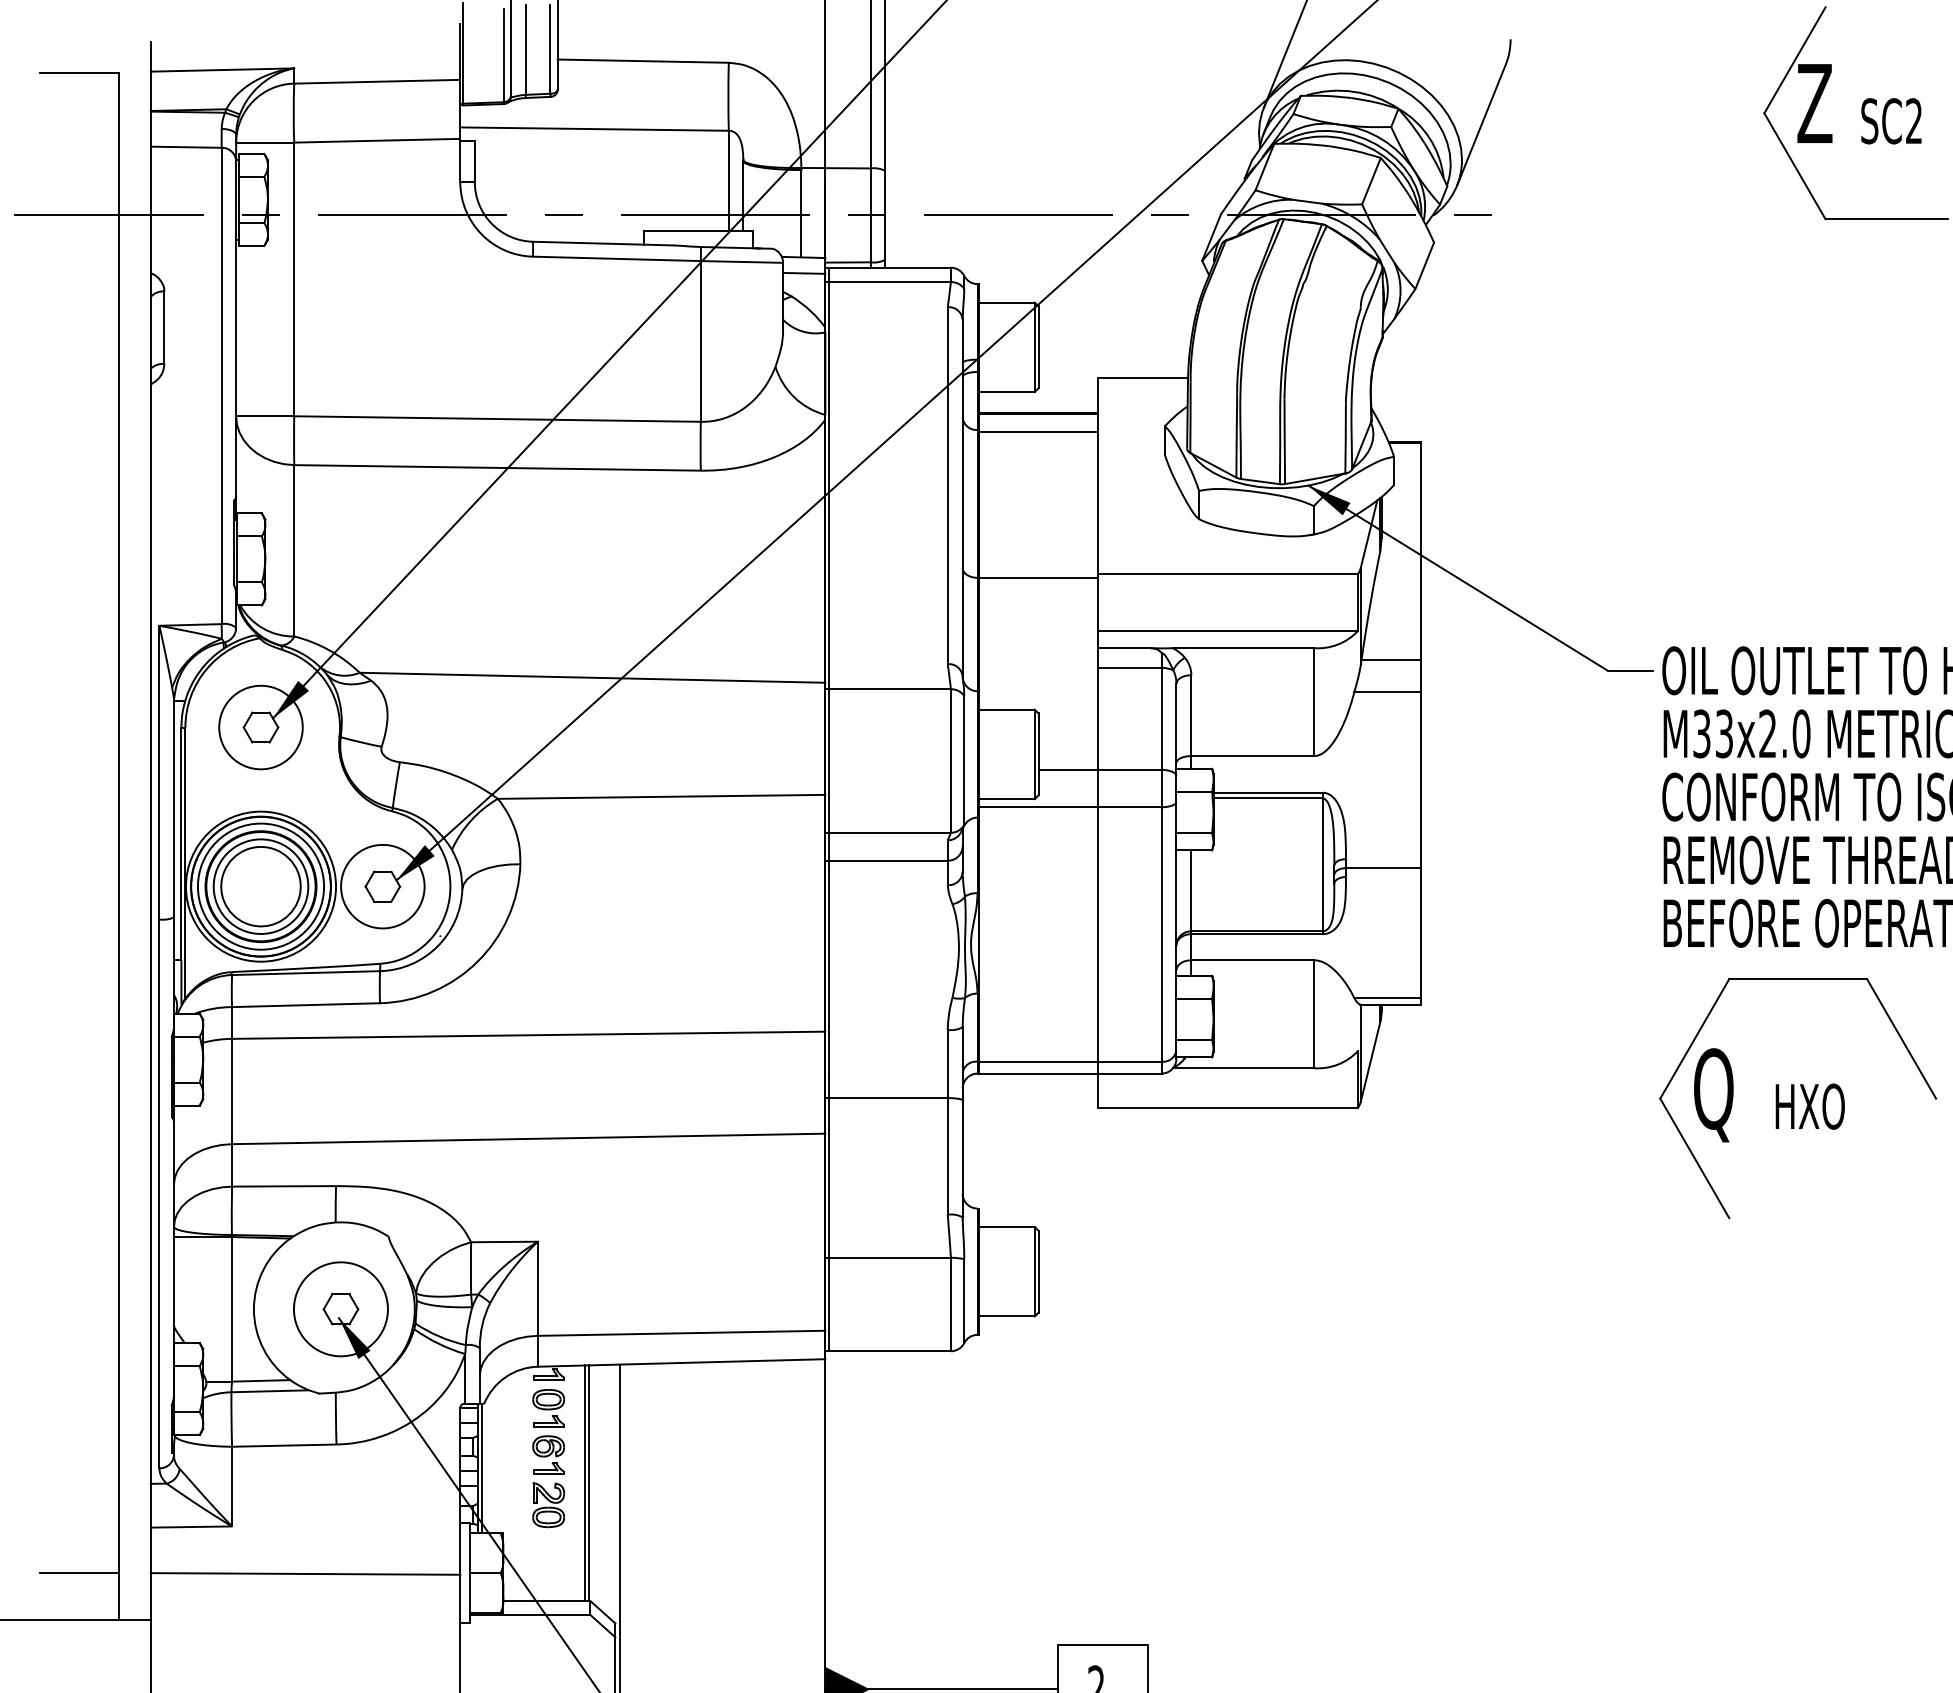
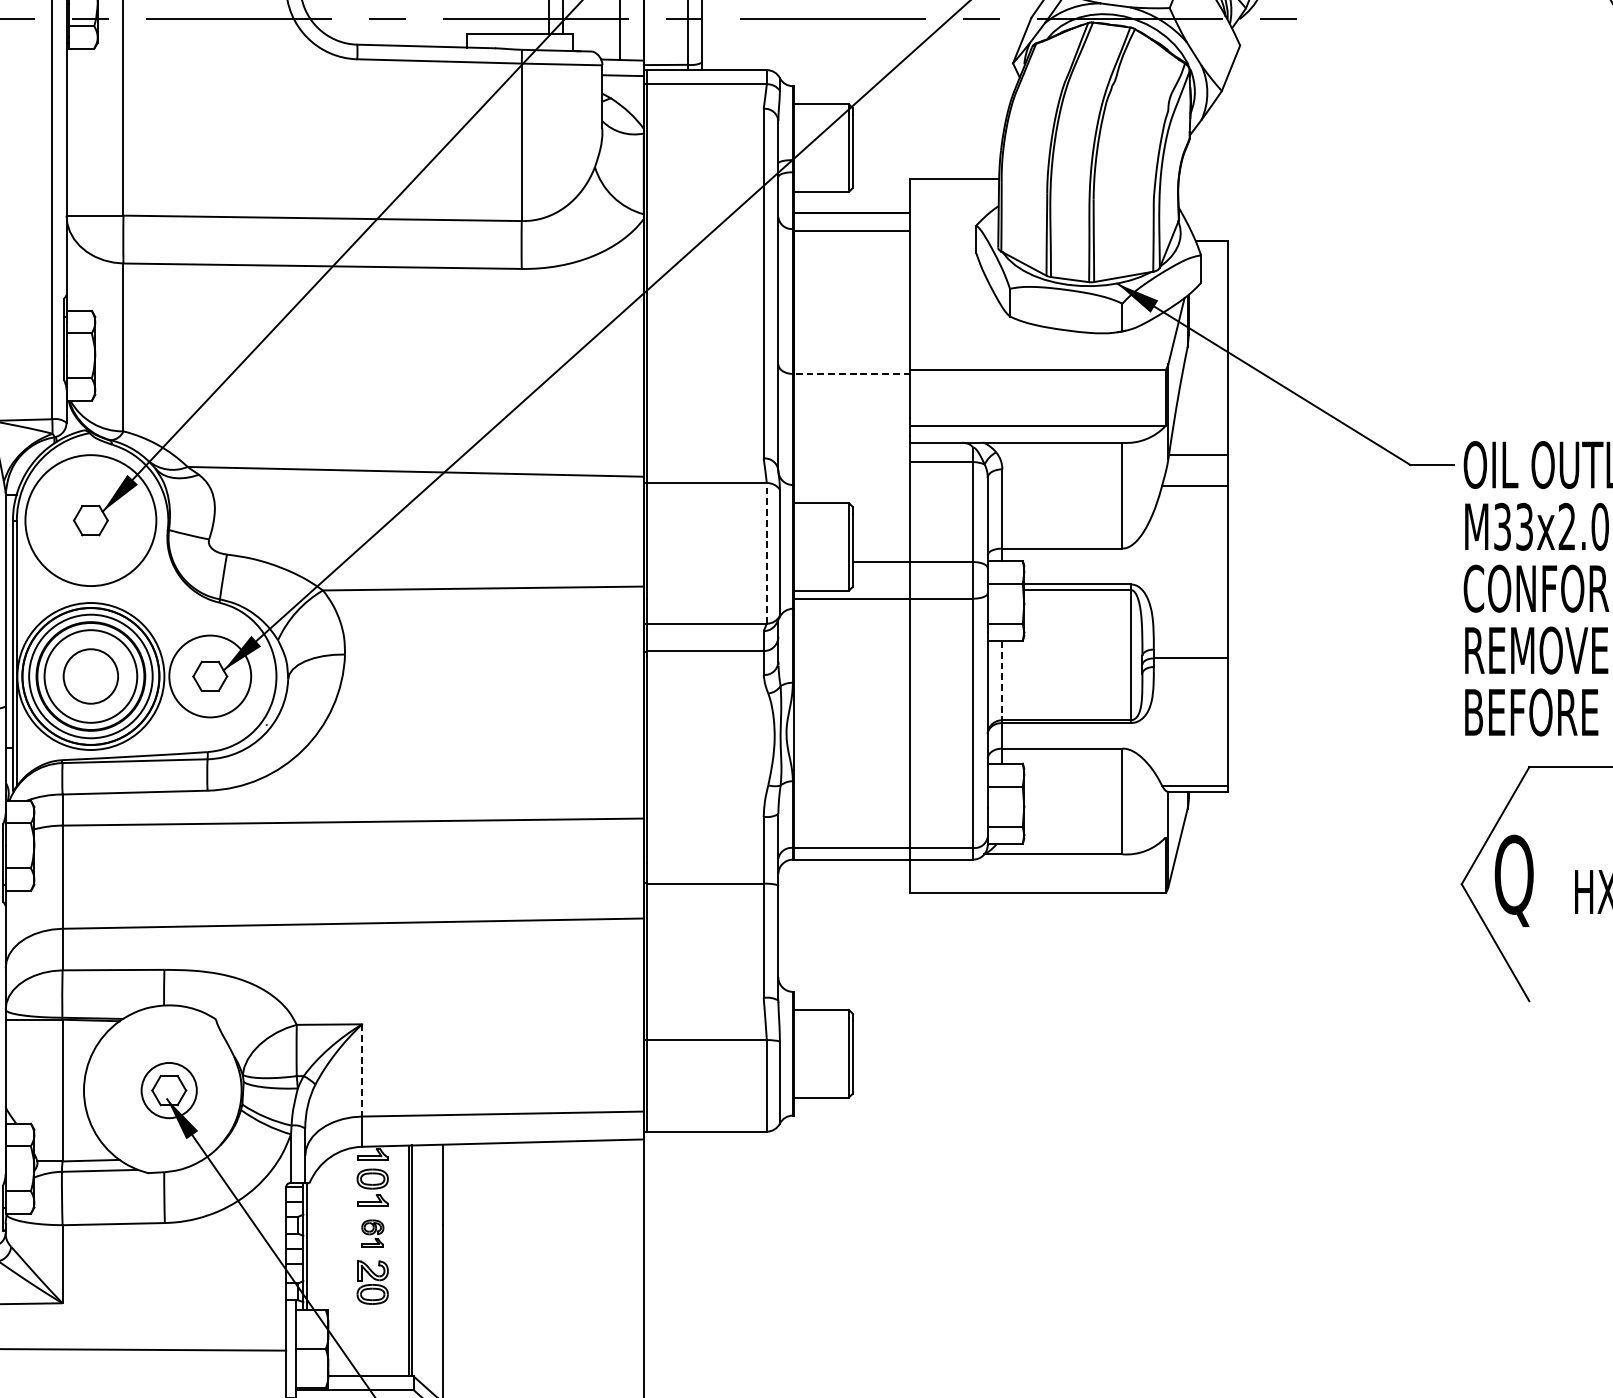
line: (1037, 577) -> (851, 373), solid -> dashed
circle: (260, 727) -> (90, 520), size x1.6
line: (950, 761) -> (766, 553), solid -> dashed
circle: (260, 886) -> (90, 676), size x0.7
line: (1191, 891) -> (1002, 681), solid -> dashed
line: (537, 1289) -> (361, 1071), solid -> dashed
circle: (340, 1309) -> (168, 1090), size x0.6
part: (548, 1454) -> (372, 1232), size x0.7

